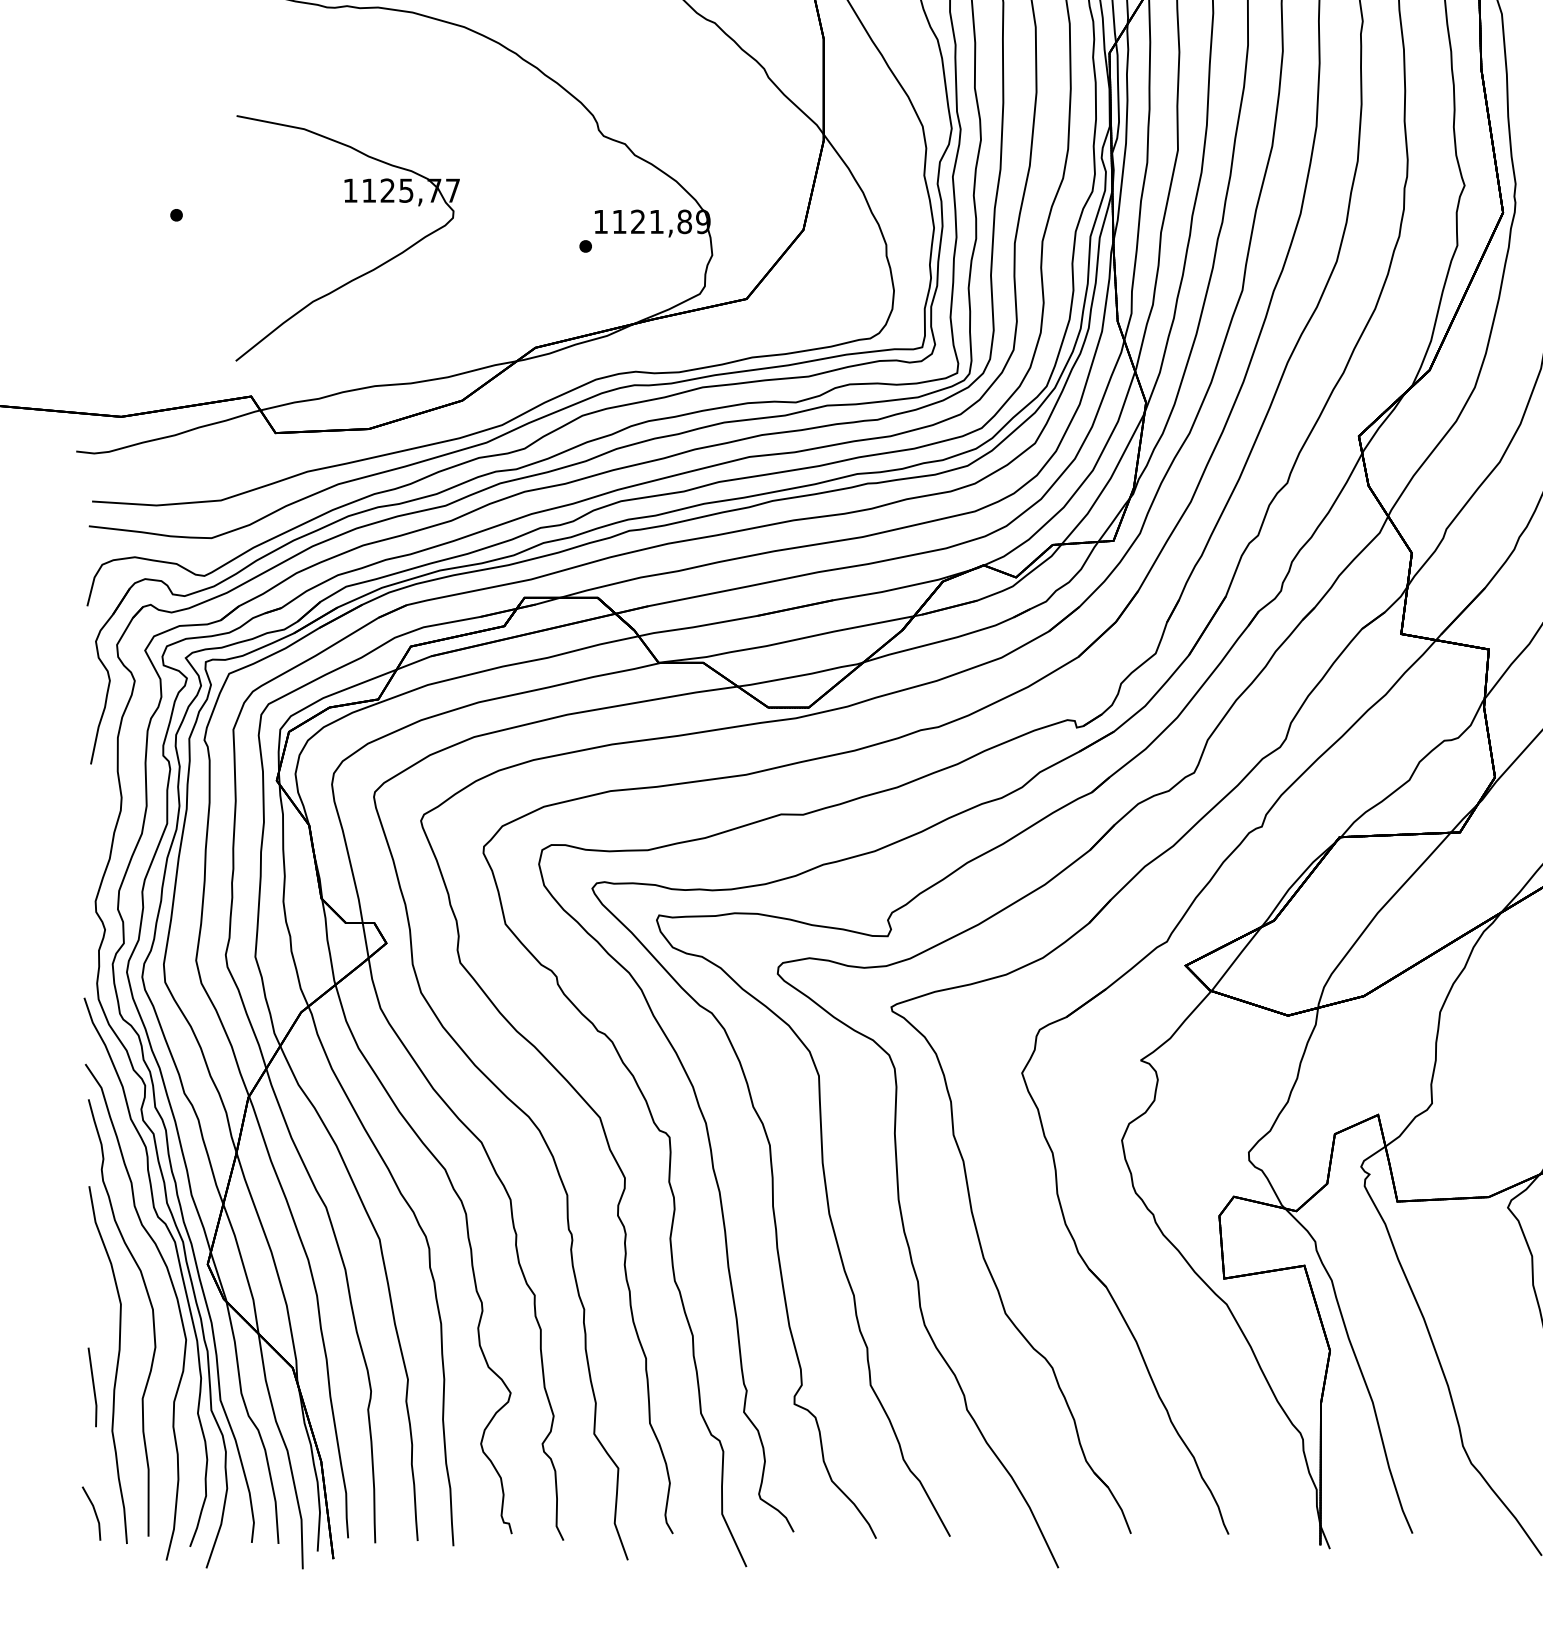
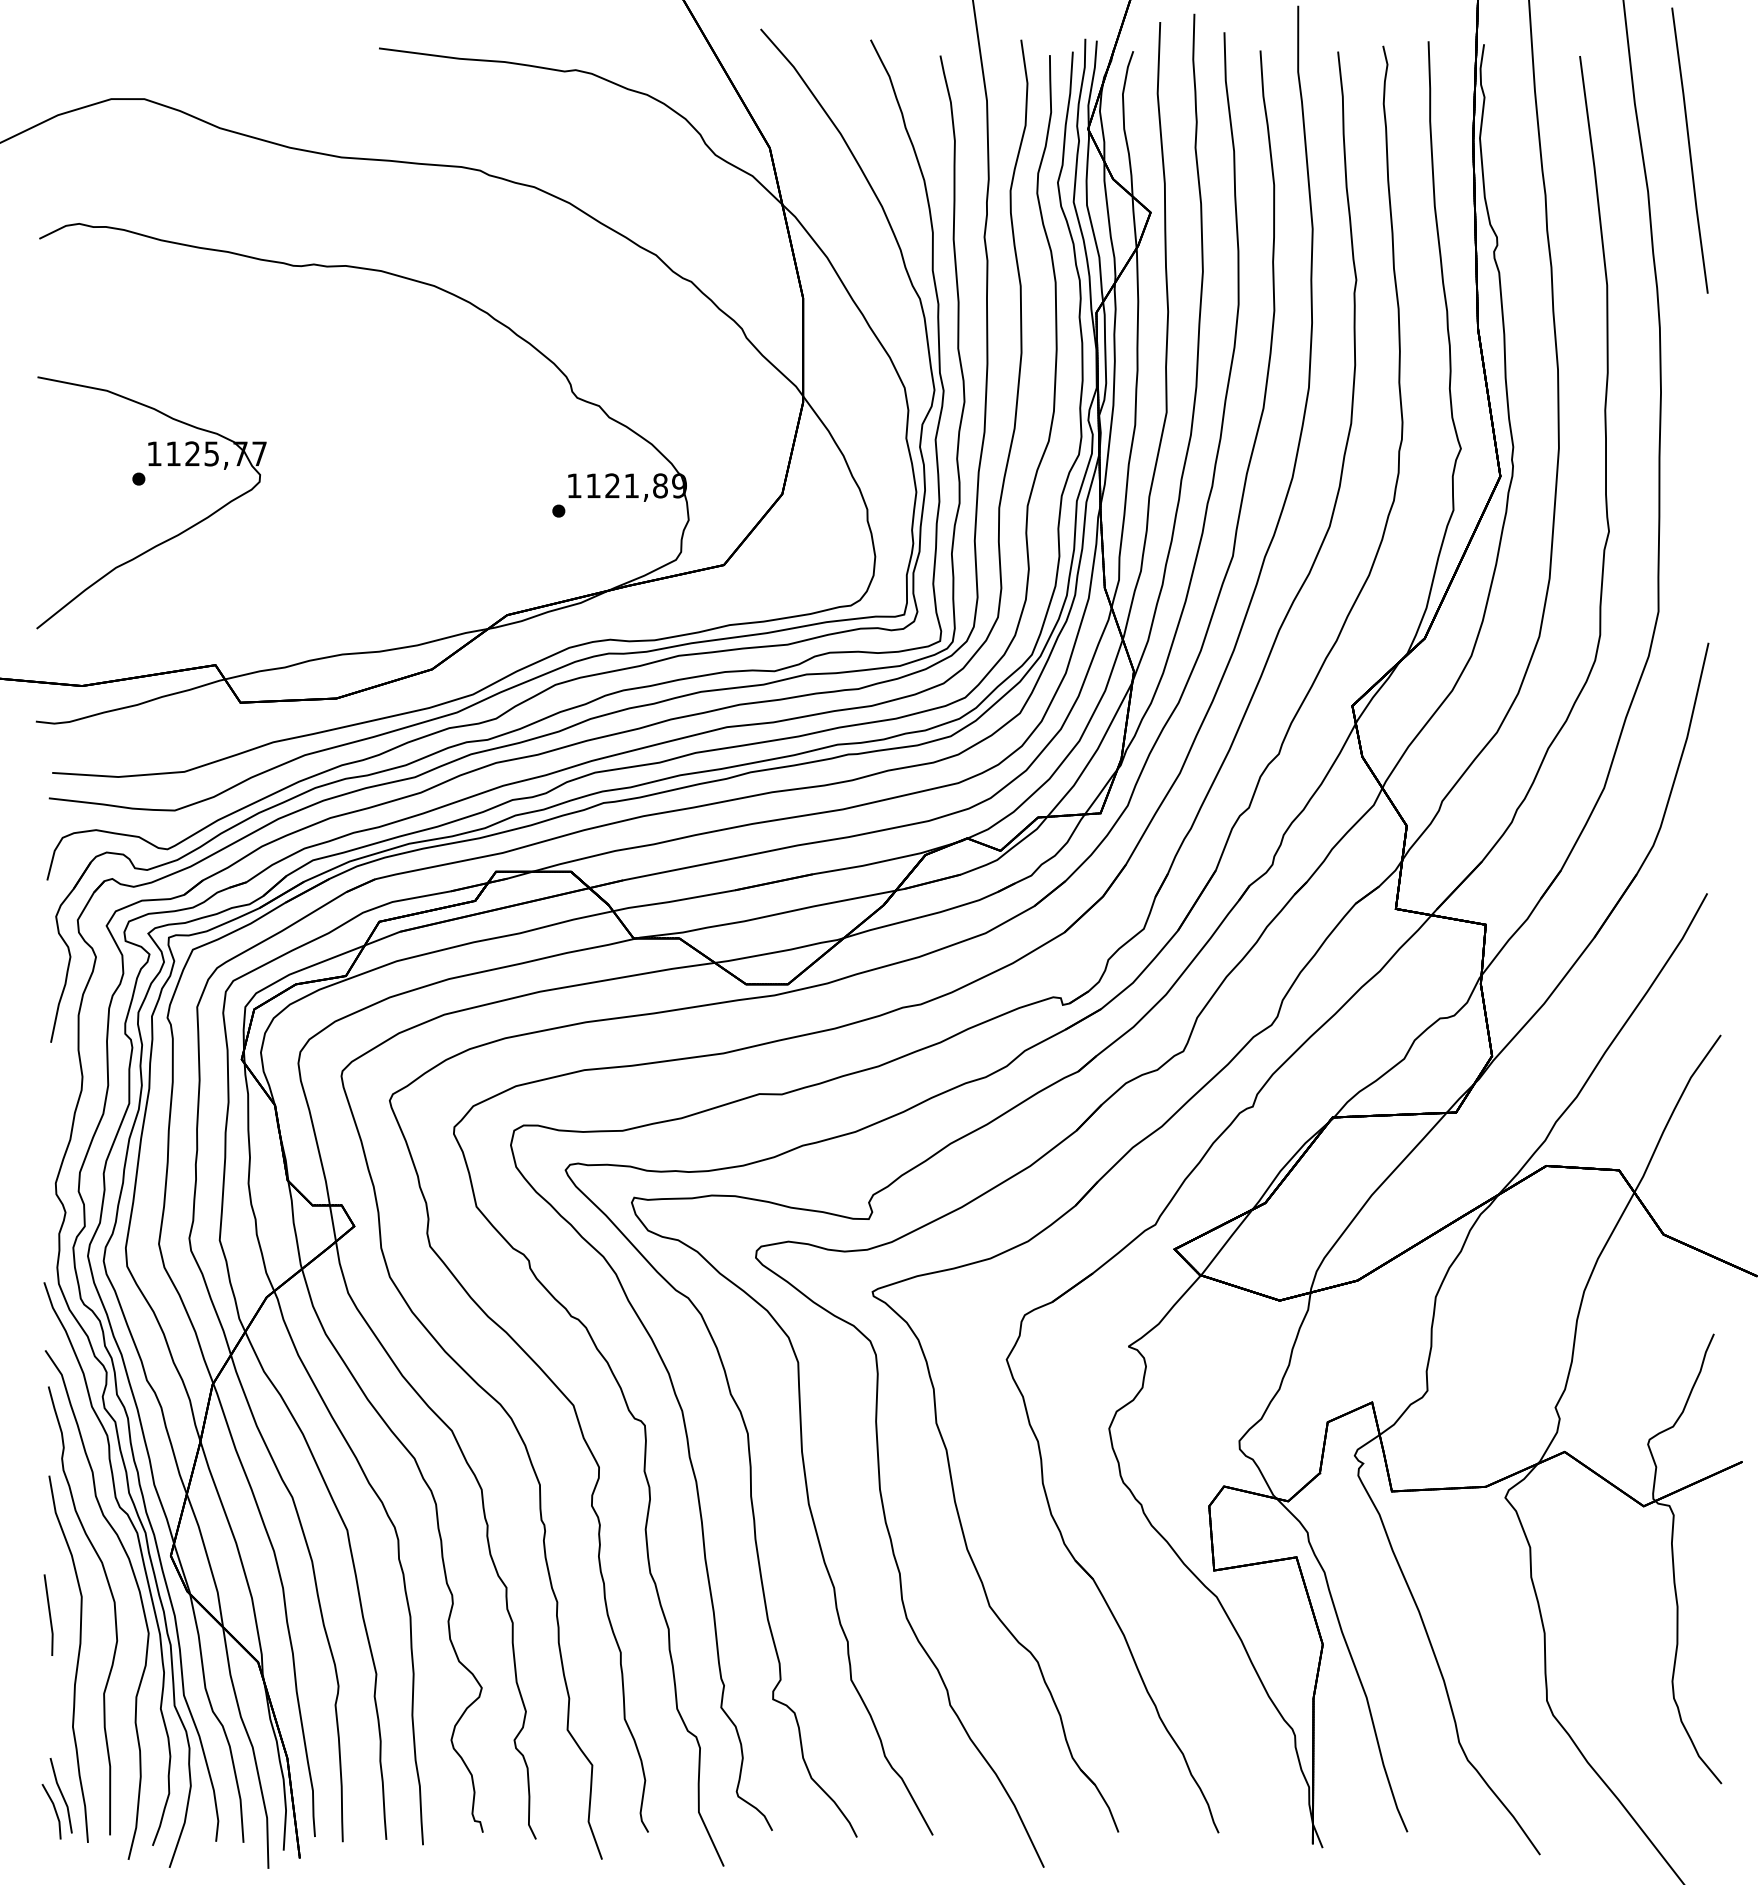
part: (347, 201) -> (151, 465), moved
line: (93, 1386) -> (49, 1614), moved
line: (101, 1497) -> (61, 1795), added

